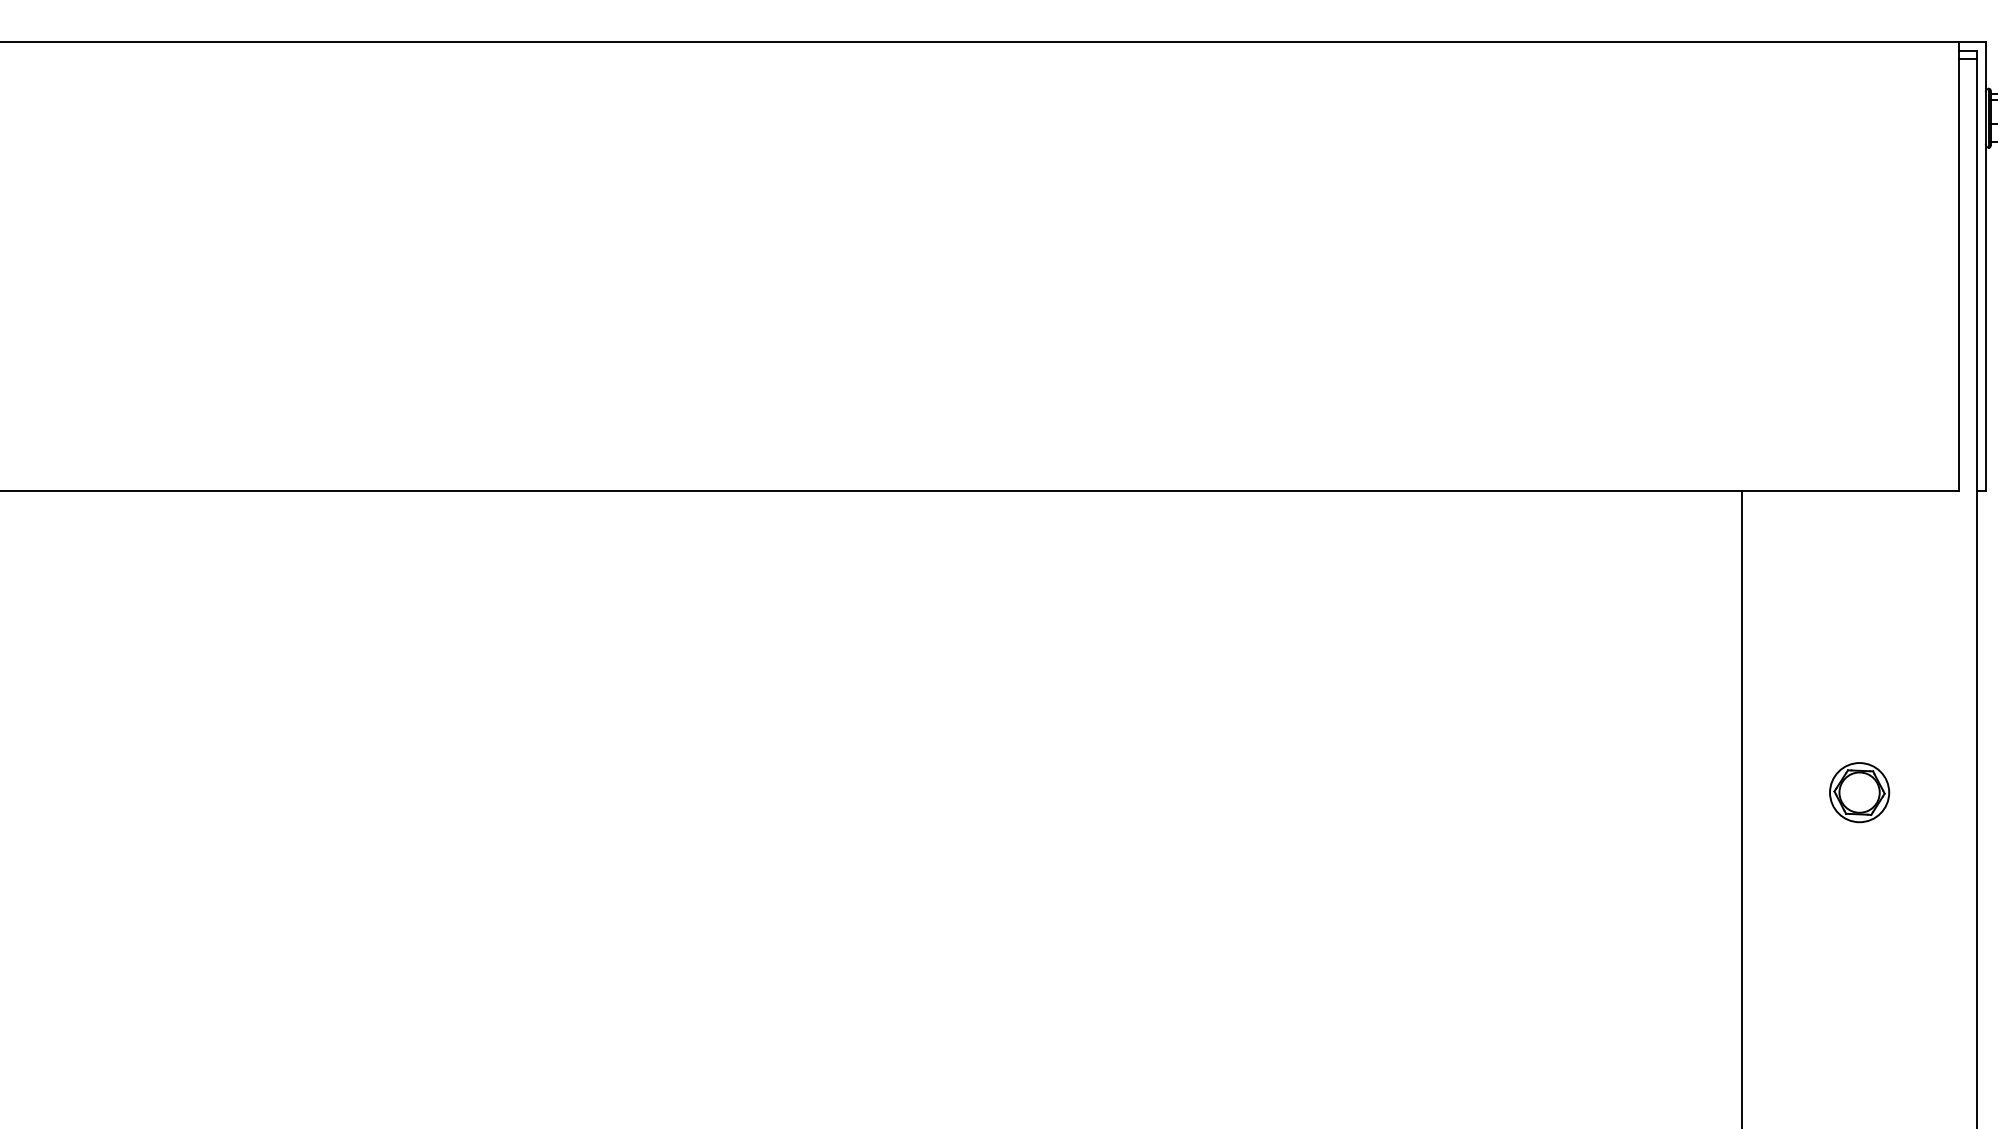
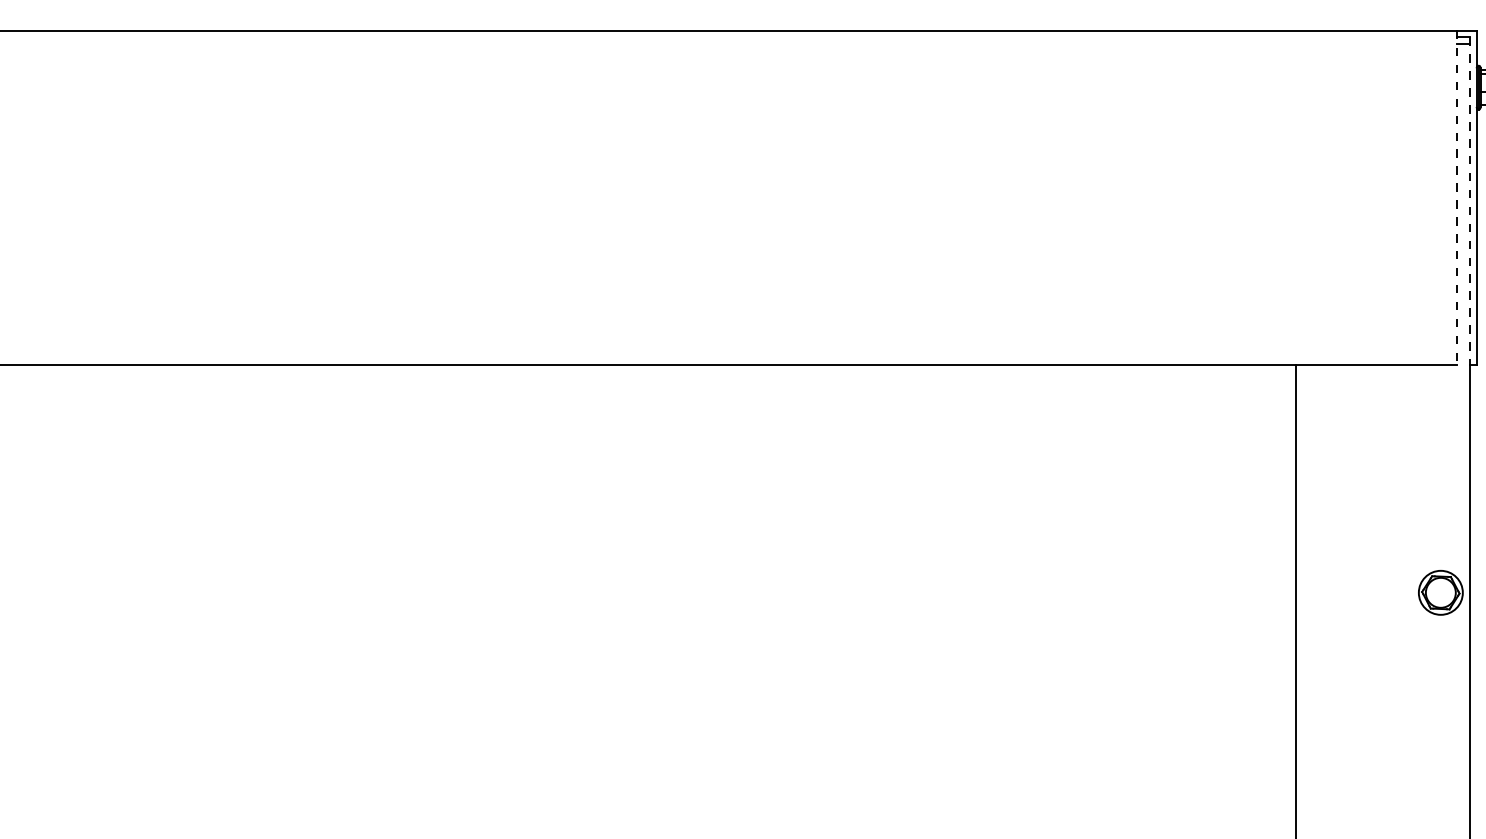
line: (1959, 266) -> (1457, 197), solid -> dashed
line: (1976, 271) -> (1469, 201), solid -> dashed
part: (1859, 792) -> (1440, 592), moved

